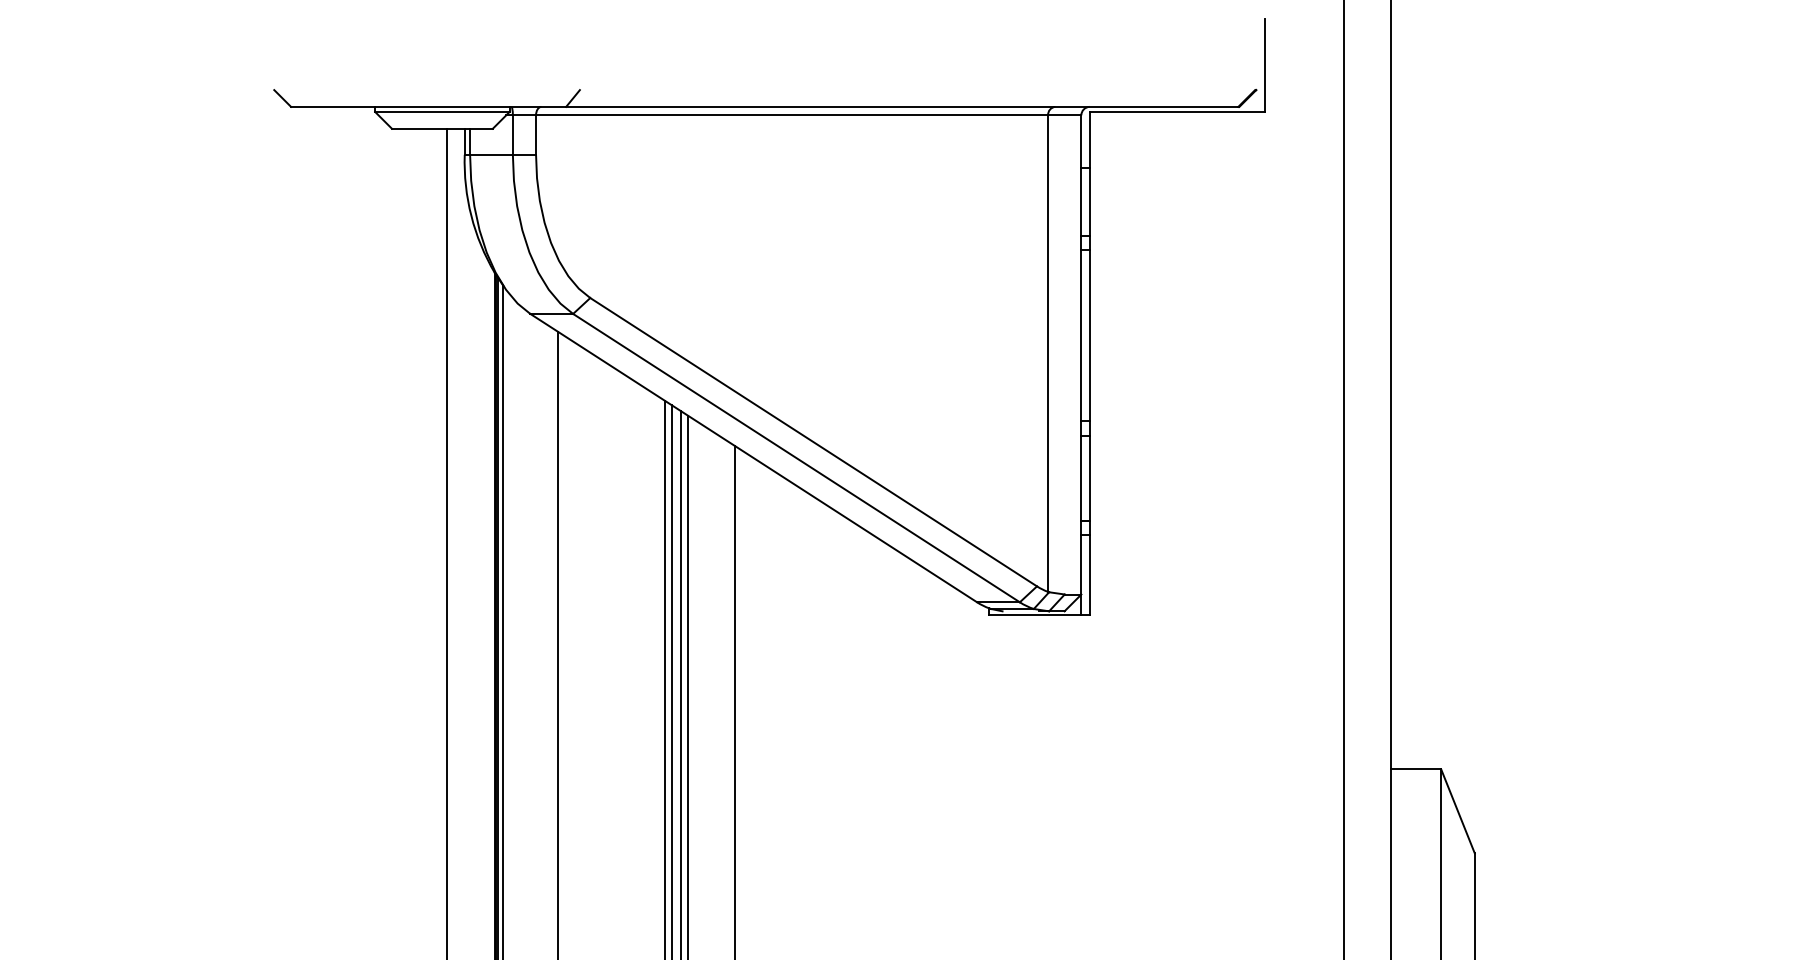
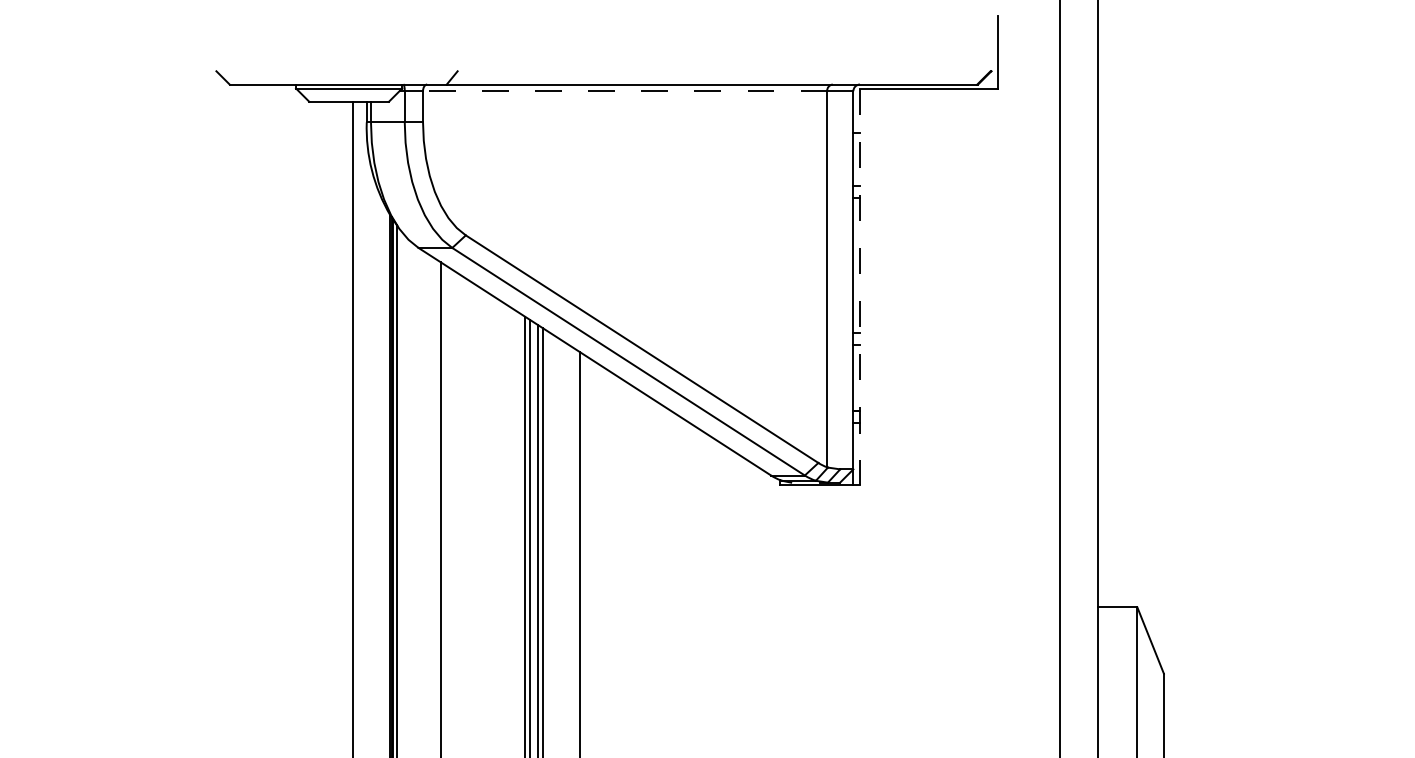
line: (791, 115) -> (624, 91), solid -> dashed
line: (1089, 363) -> (859, 287), solid -> dashed

